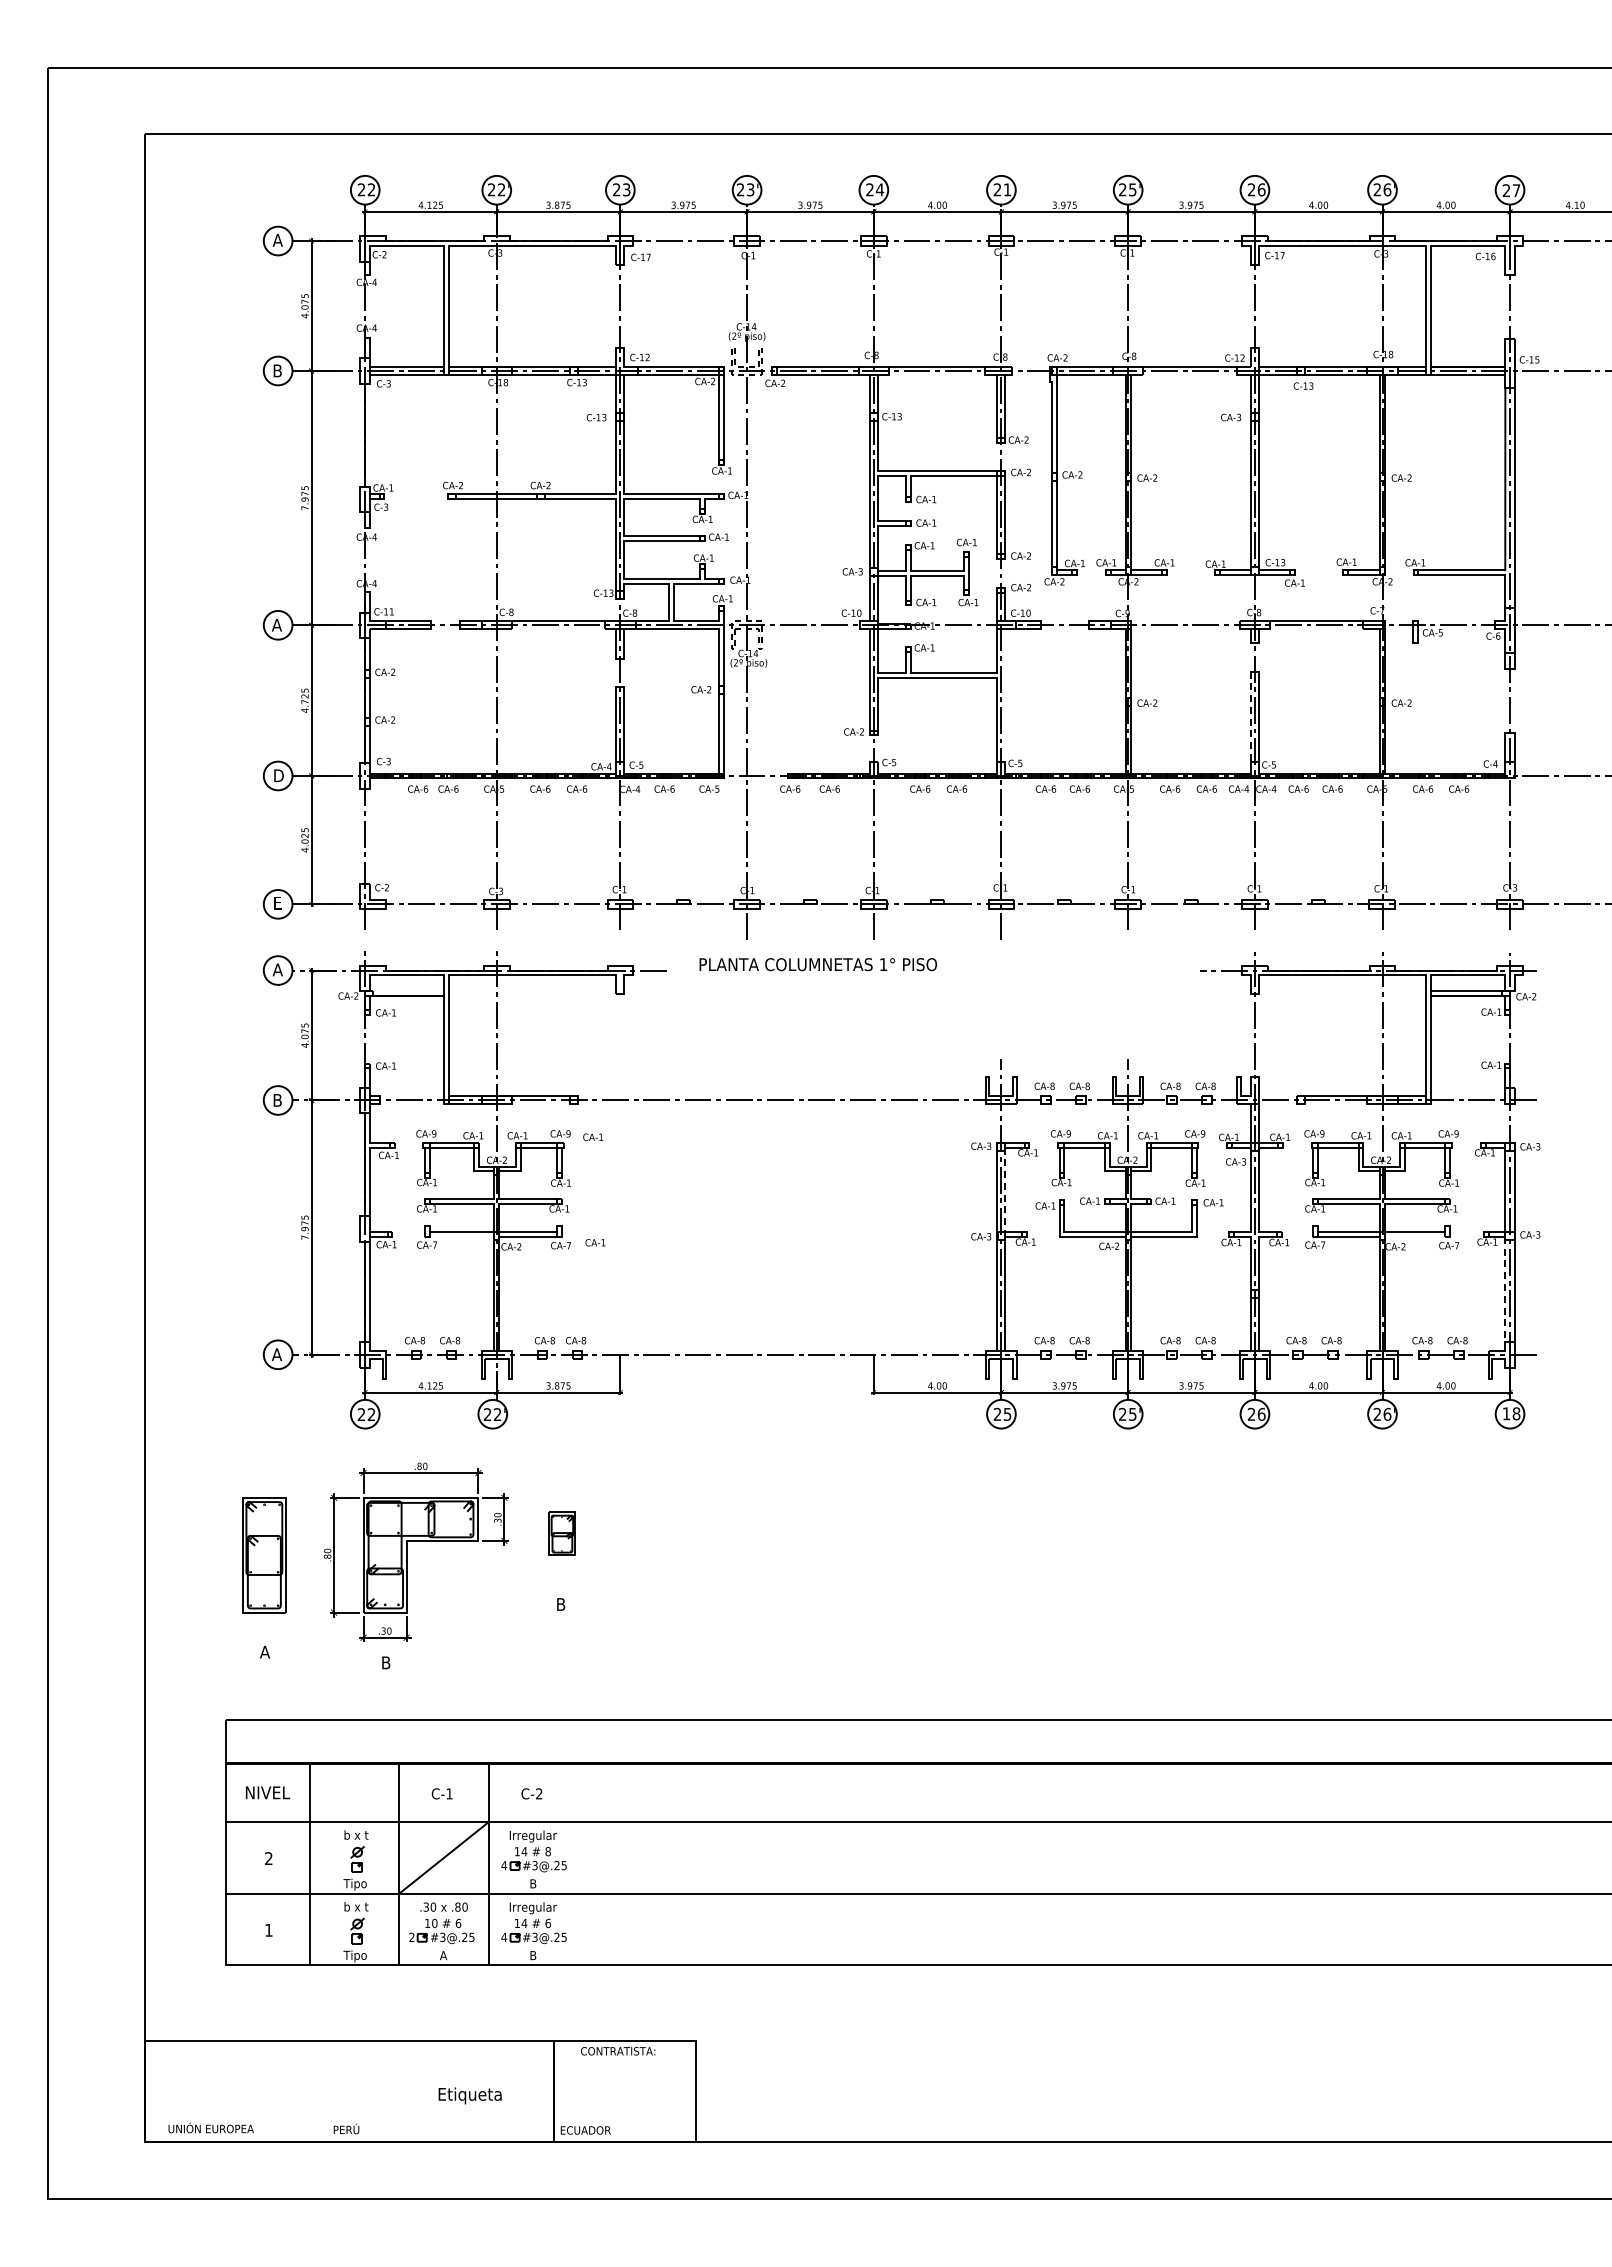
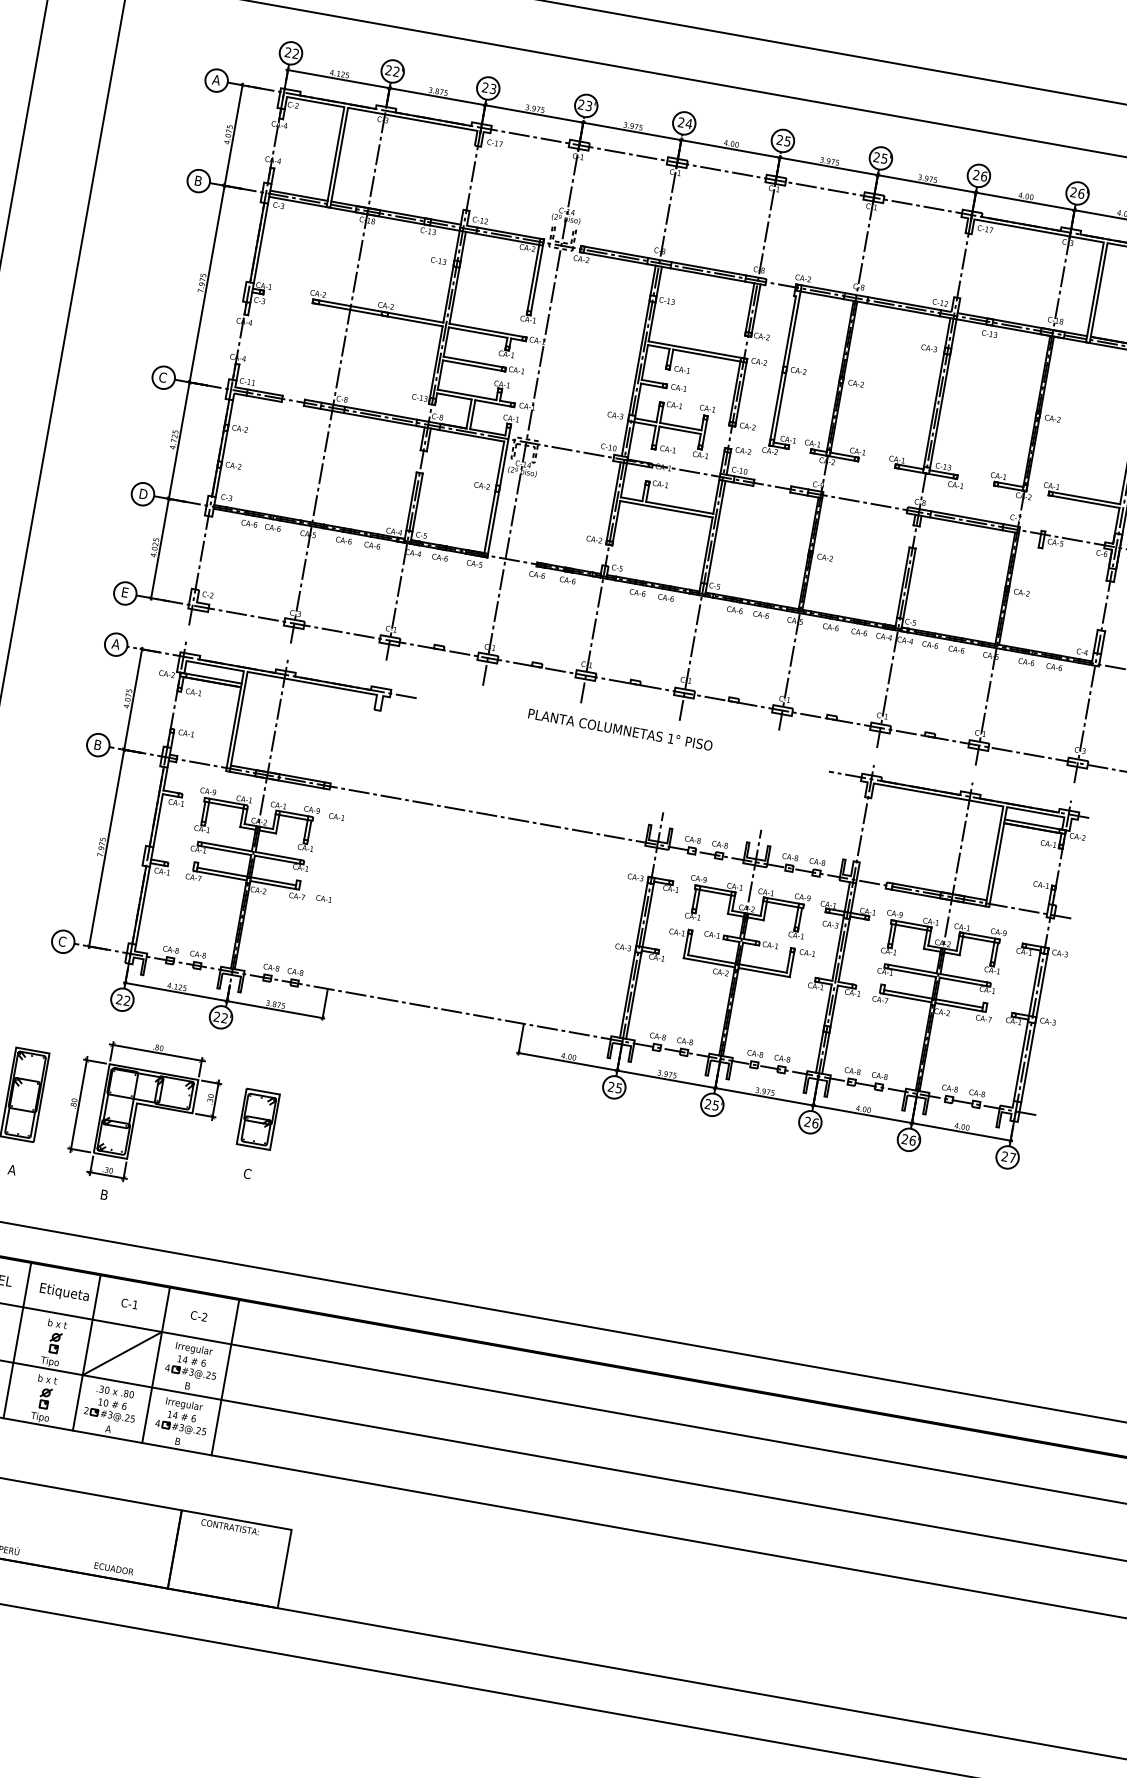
text: (1007, 189) -> (787, 141), 21 -> 25
line: (937, 374) -> (708, 274), added
line: (1190, 374) -> (903, 309), added
line: (370, 434) -> (261, 242), added
text: (276, 624) -> (162, 376), A -> C
line: (559, 629) -> (380, 419), added
line: (1316, 629) -> (966, 524), added
line: (1005, 695) -> (716, 532), added
line: (1250, 717) -> (902, 582), dashed -> solid
text: (818, 964) -> (620, 729), moved
line: (407, 991) -> (213, 678), added
line: (535, 1104) -> (296, 783), added
line: (1341, 1104) -> (919, 894), added
line: (1005, 1190) -> (648, 914), dashed -> solid
line: (461, 1236) -> (221, 875), added
line: (1414, 1236) -> (958, 1006), added
line: (1505, 1289) -> (1021, 1060), dashed -> solid
text: (276, 1354) -> (62, 941), A -> C
text: (1511, 1413) -> (1008, 1157), 18 -> 27
part: (562, 1533) -> (258, 1119), size x1.67
text: (560, 1604) -> (247, 1173), B -> C
text: (547, 1851) -> (203, 1362), 8 -> 6
line: (578, 1864) -> (225, 1377), added
text: (469, 2095) -> (64, 1292), moved
text: (585, 2130) -> (113, 1568), moved

